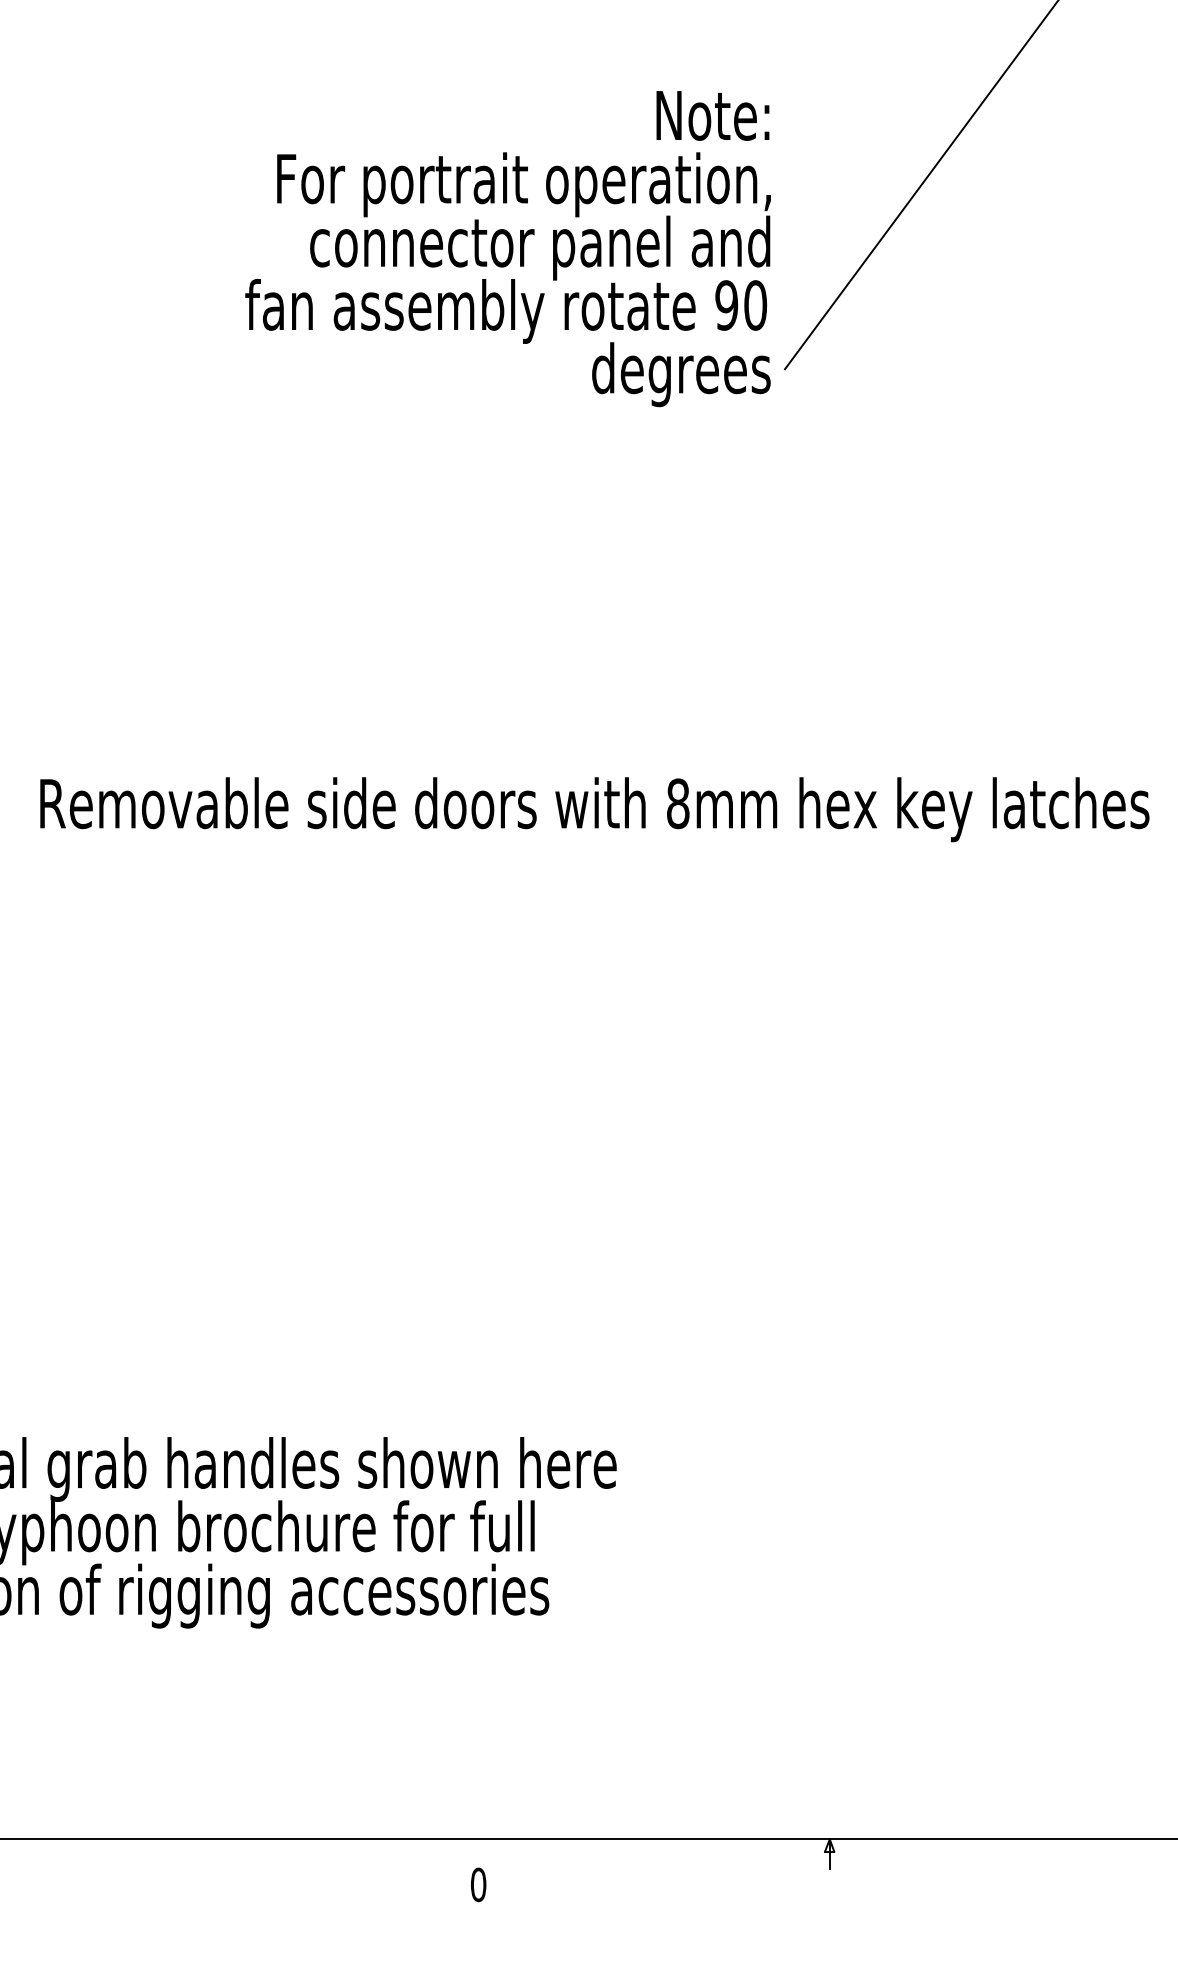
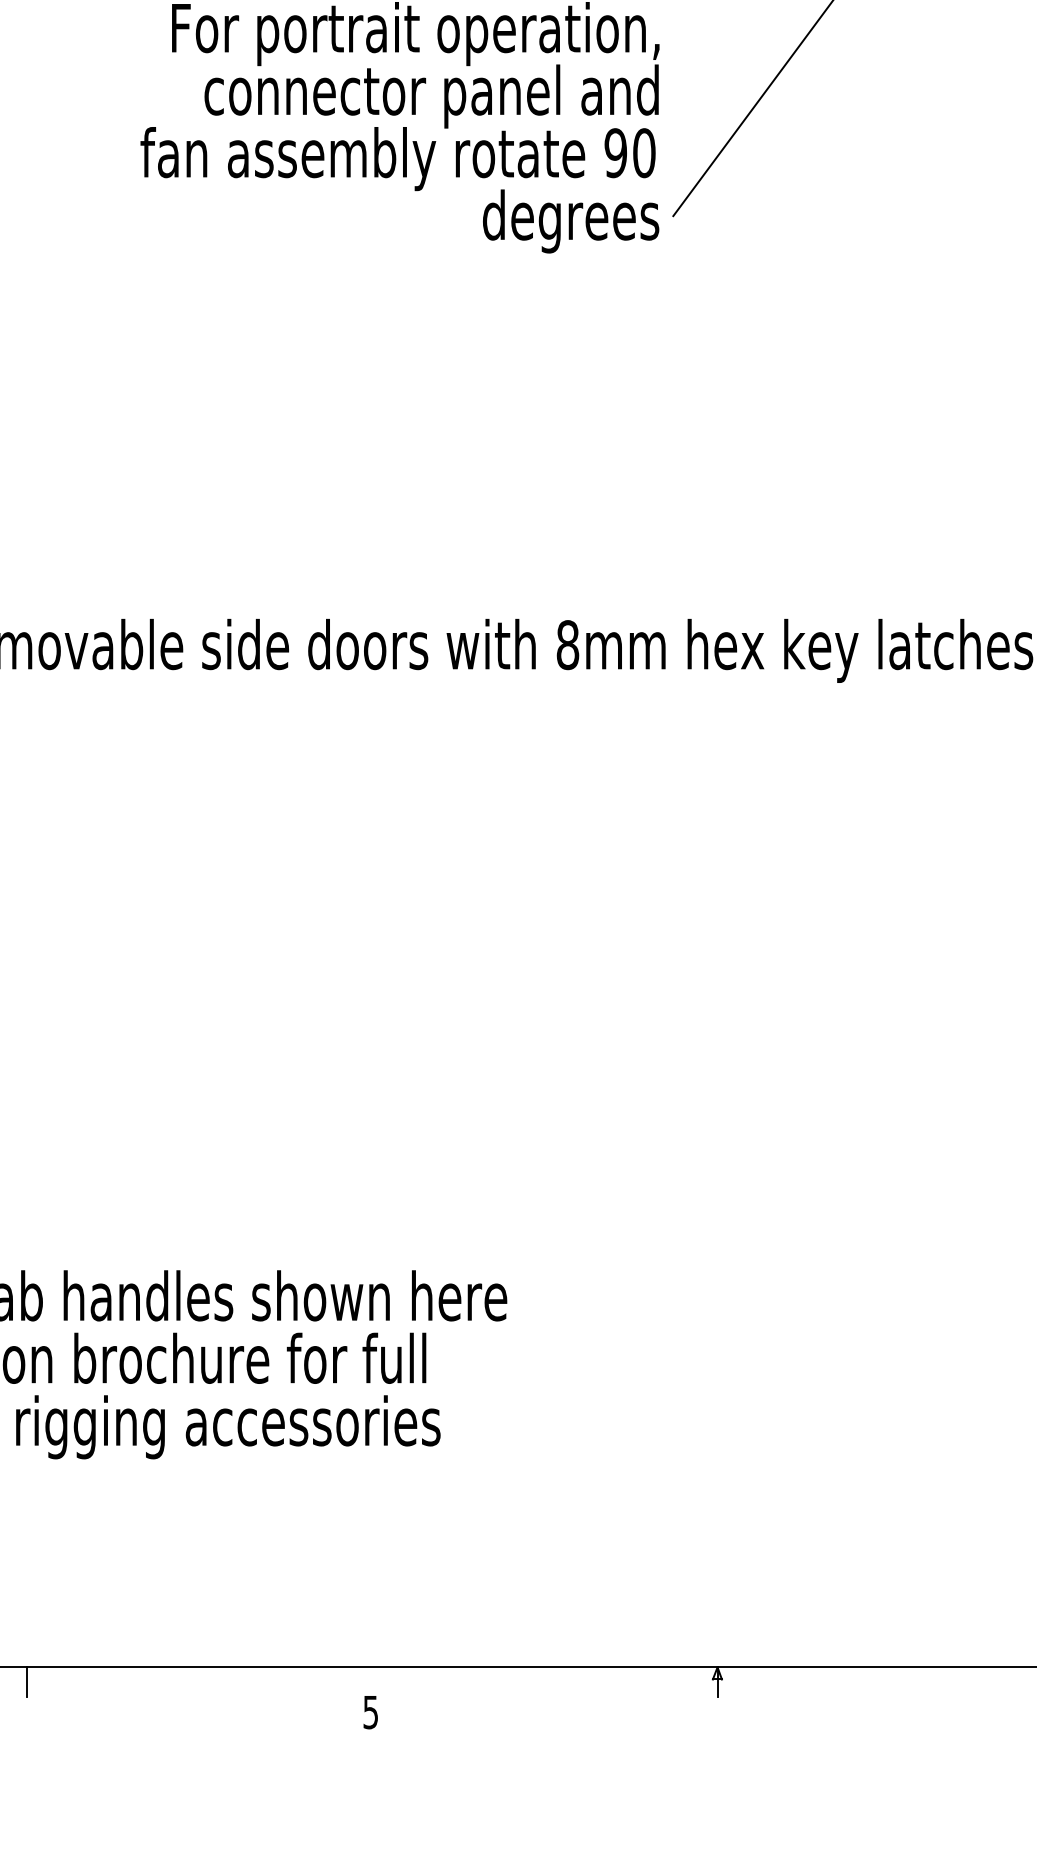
line: (130, 1854) -> (27, 1682), added
text: (478, 1884) -> (370, 1711), 0 -> 5

